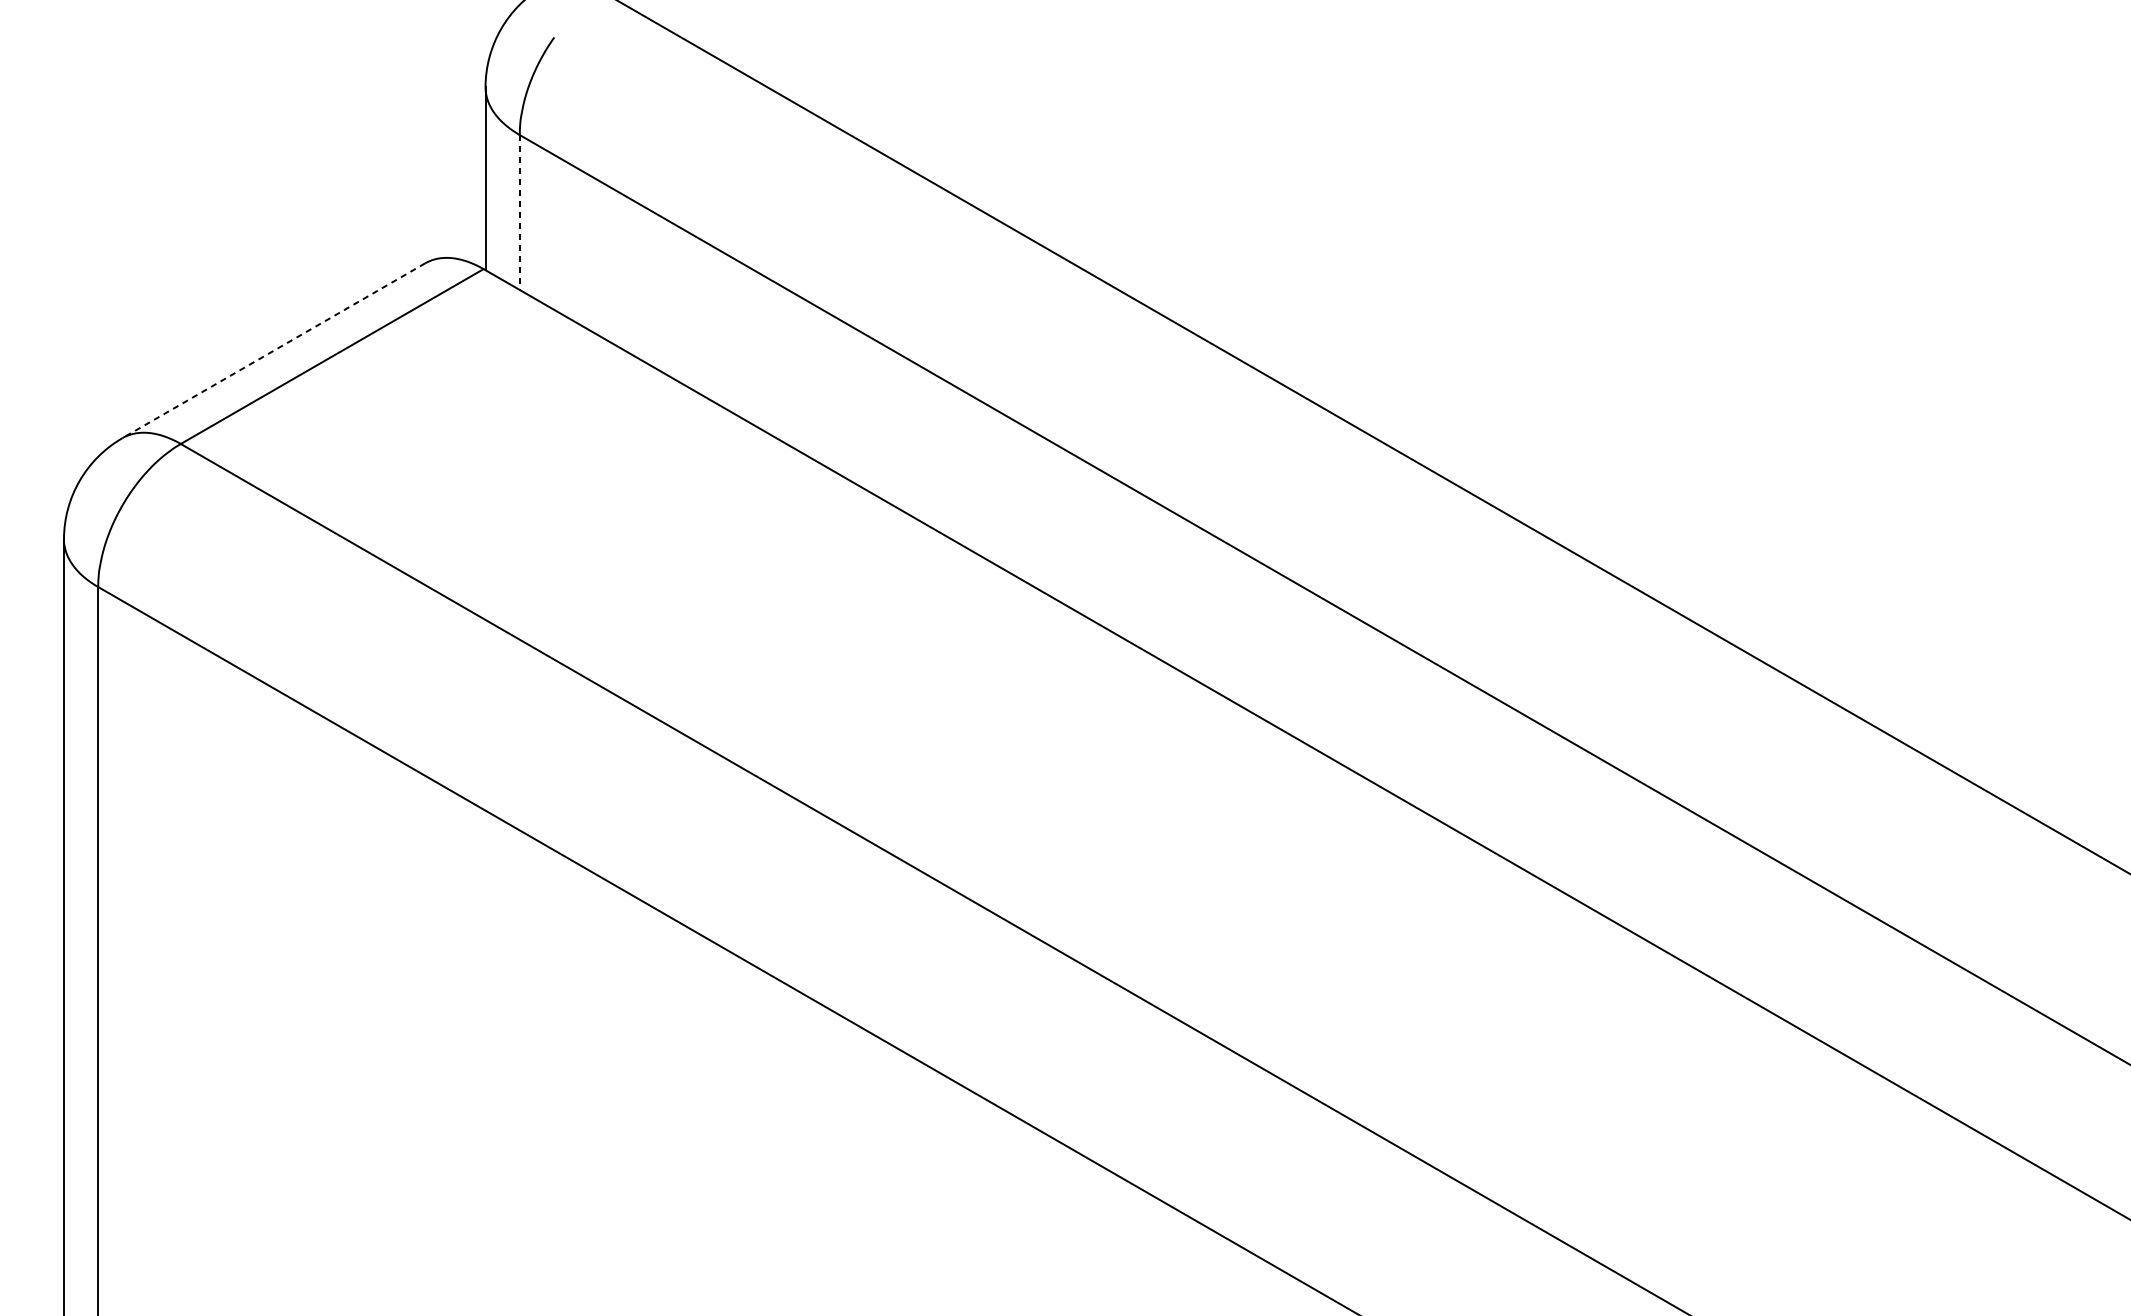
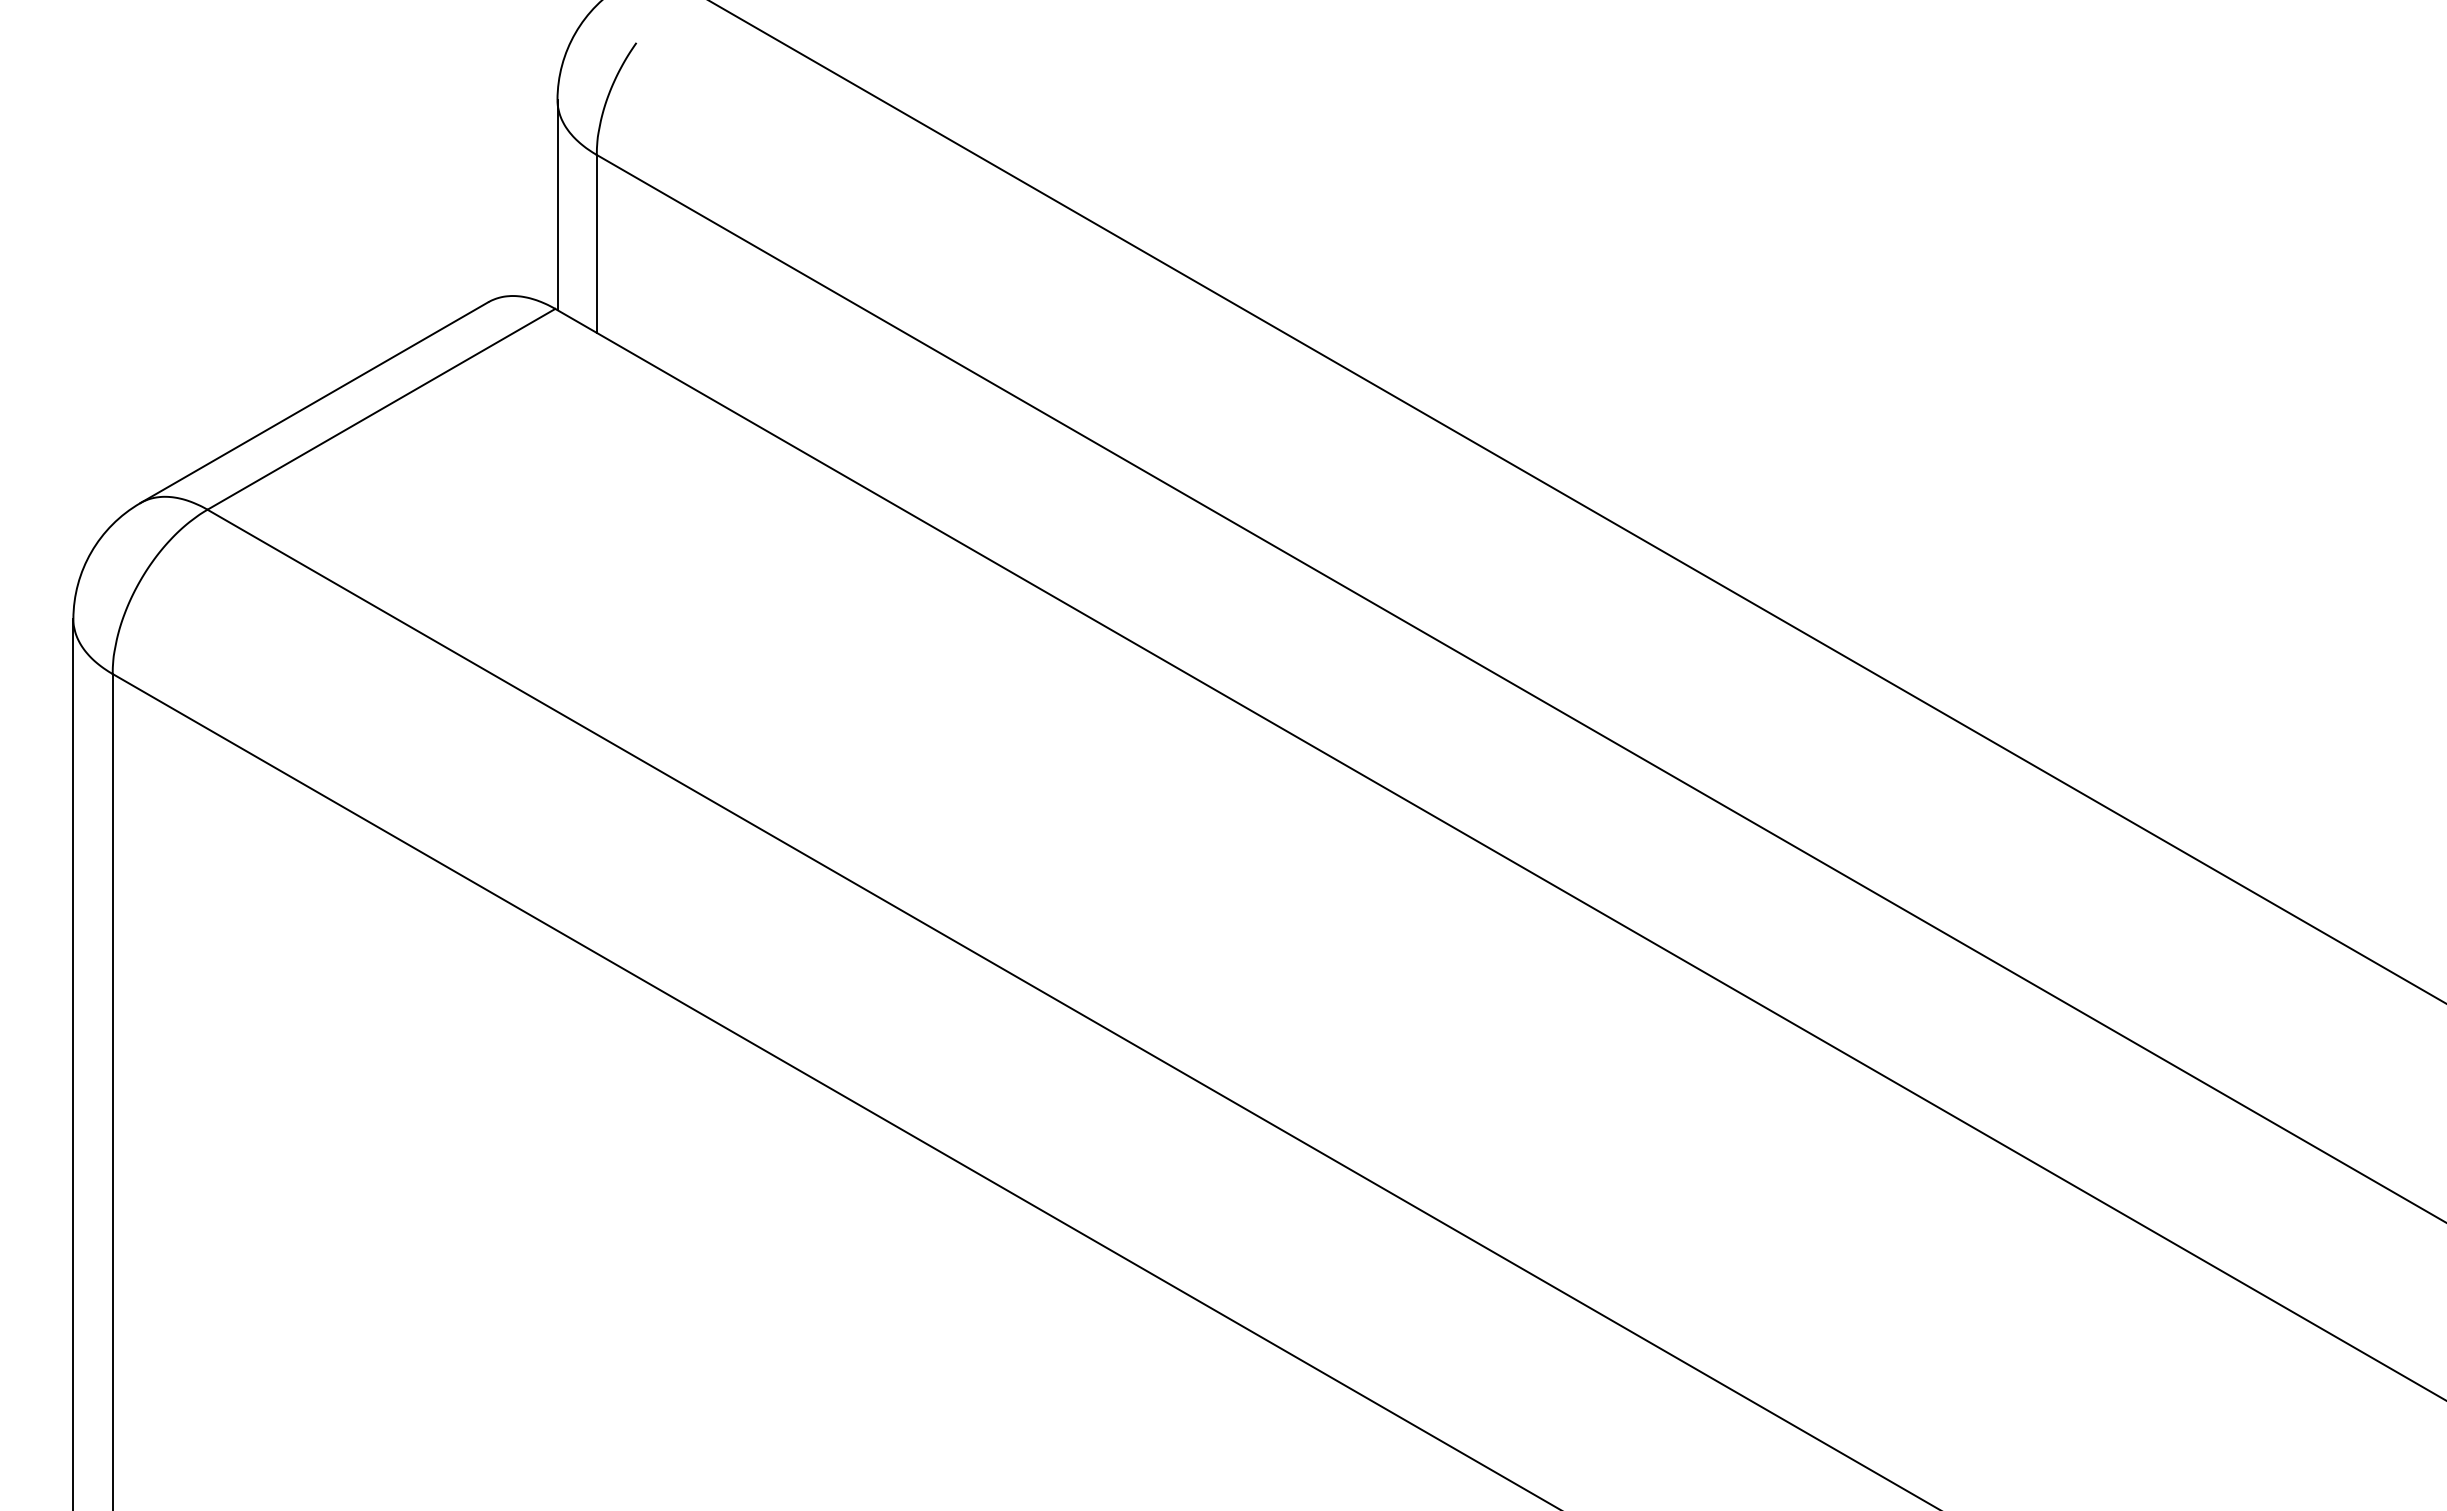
line: (519, 212) -> (596, 243), dashed -> solid
line: (273, 350) -> (314, 402), dashed -> solid

